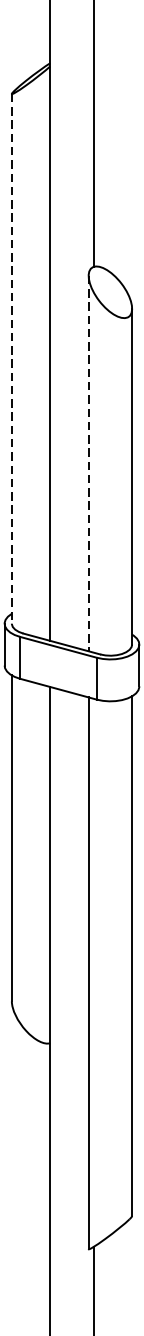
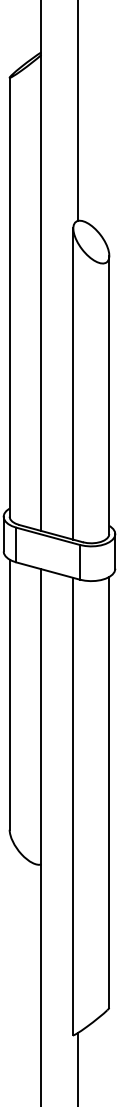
line: (11, 359) -> (9, 297), dashed -> solid
line: (88, 464) -> (73, 384), dashed -> solid

